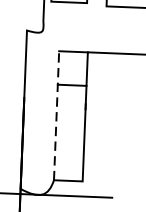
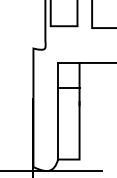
line: (57, 114) -> (58, 110), dashed -> solid

